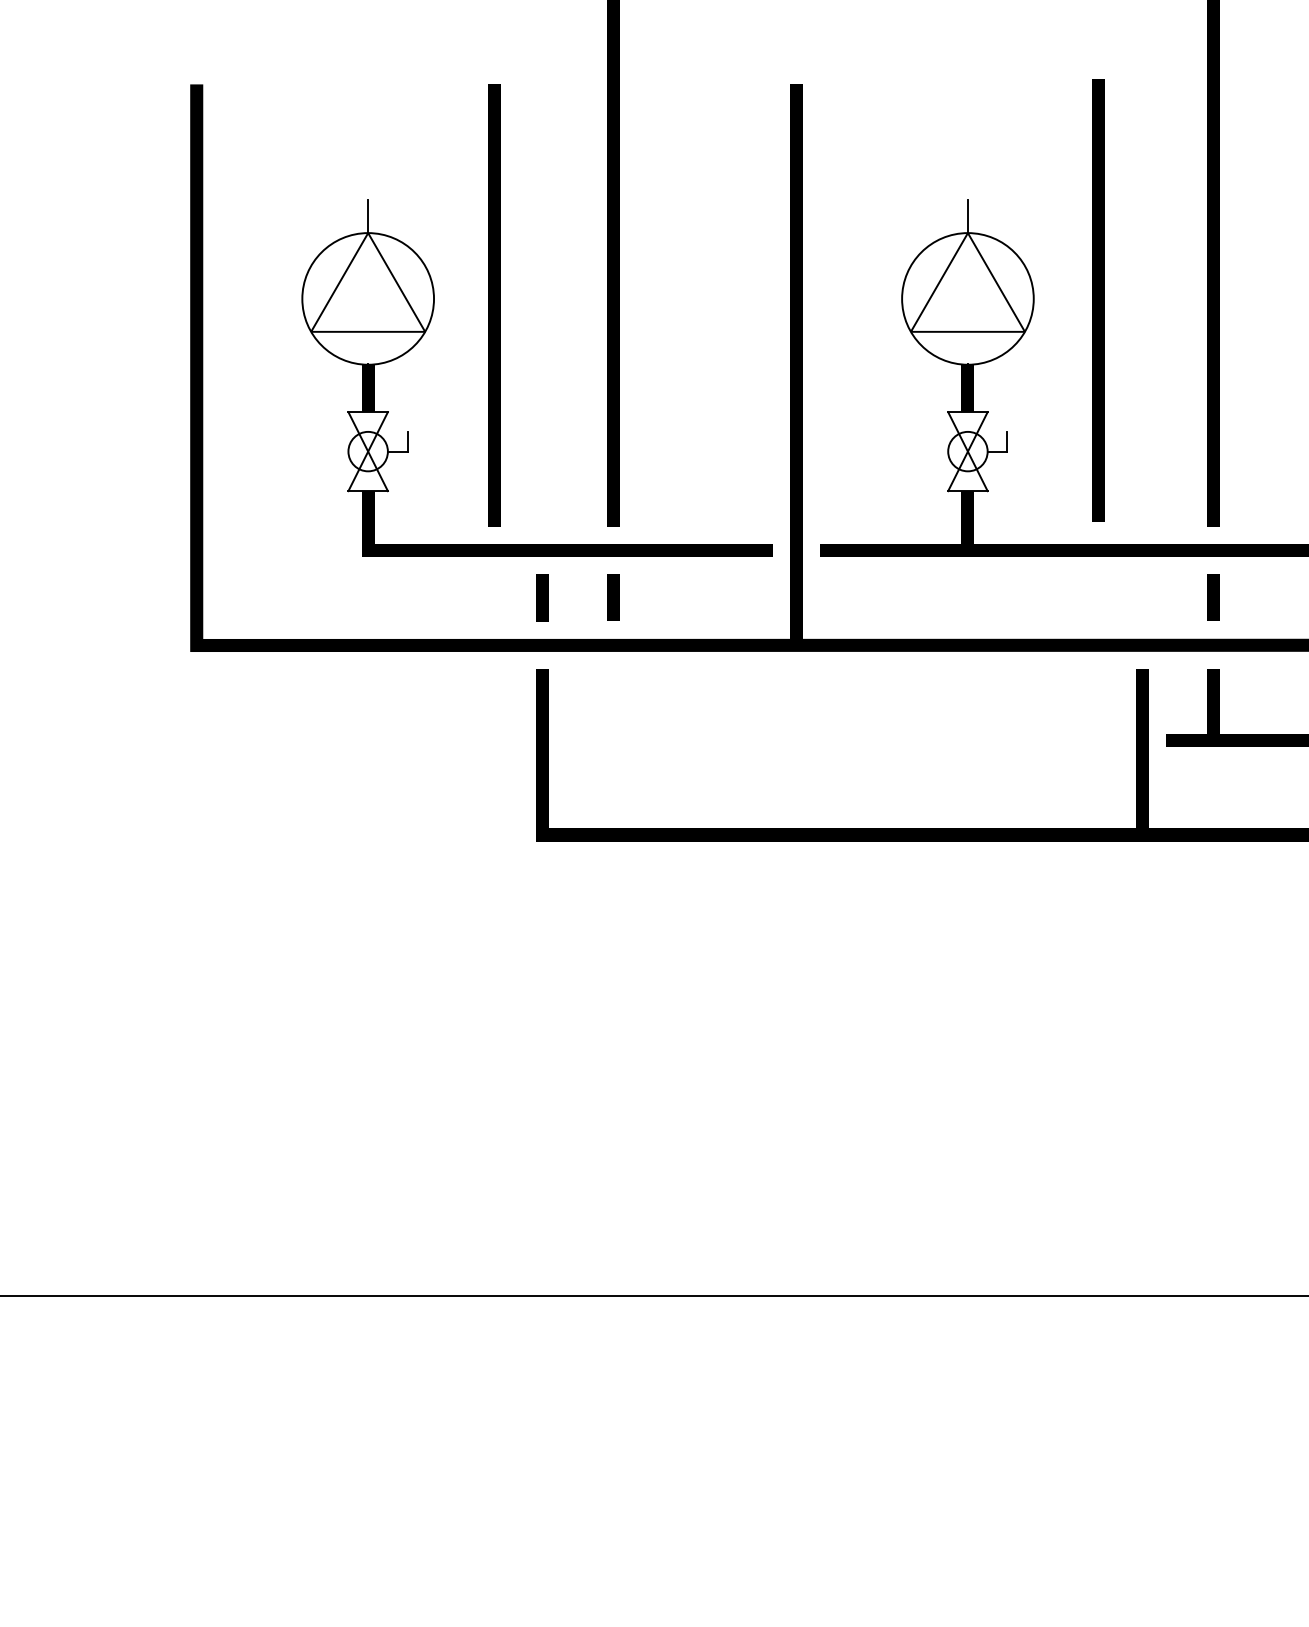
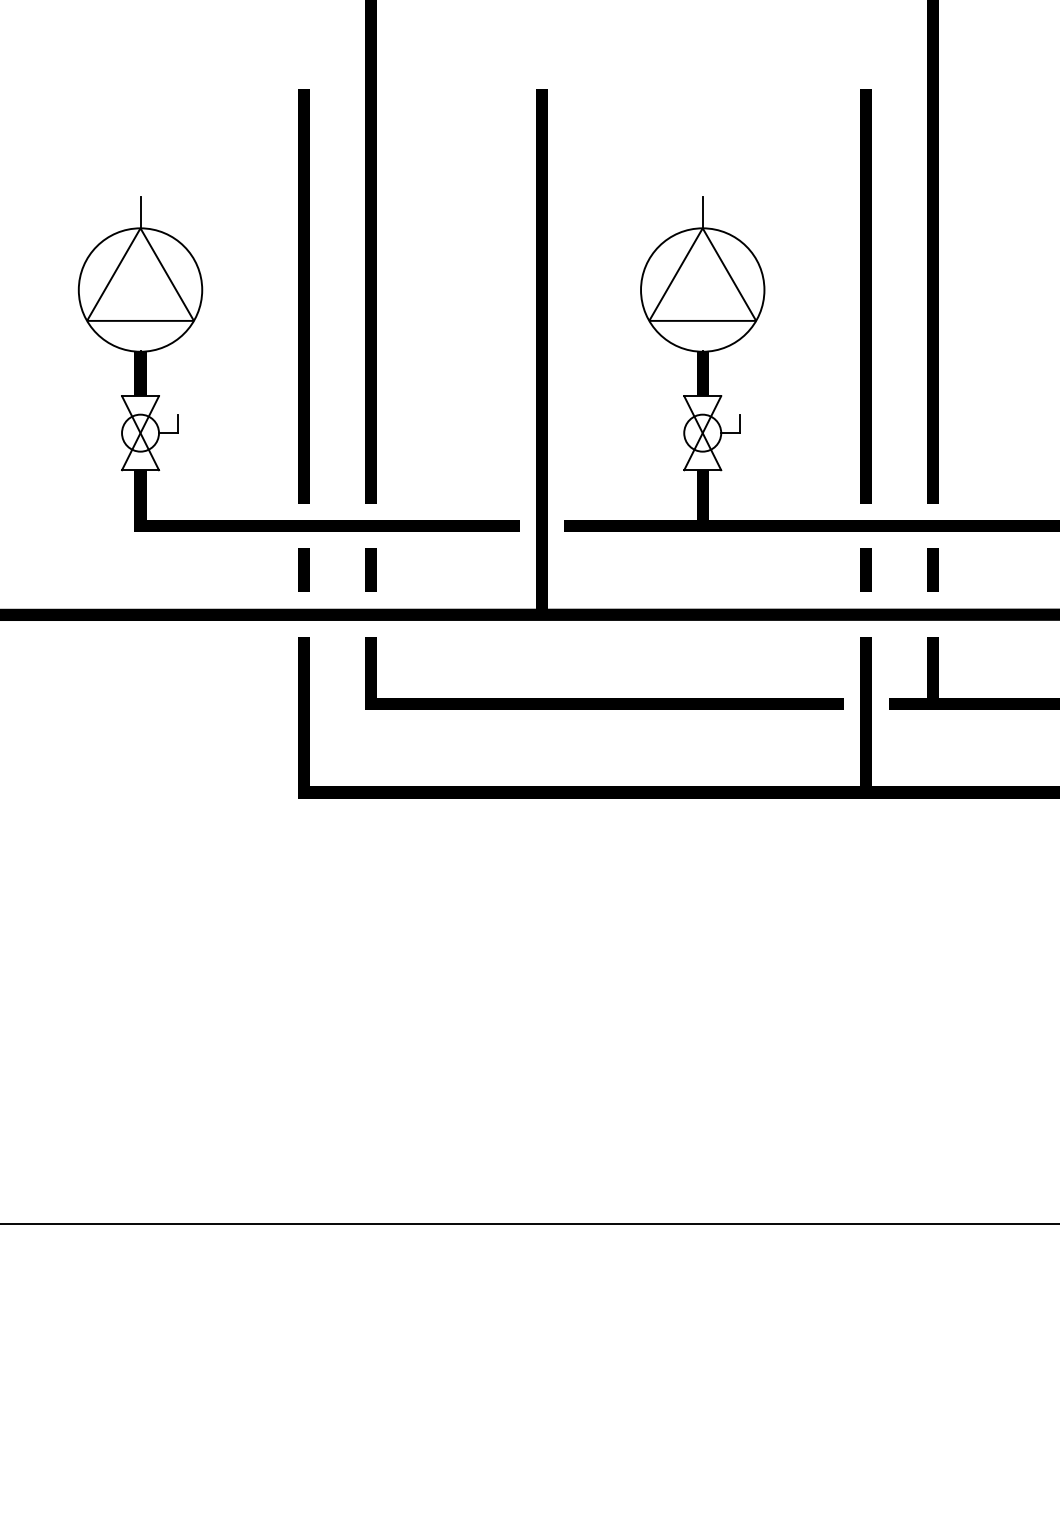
line: (1098, 300) -> (866, 296), moved
line: (494, 305) -> (303, 296), moved
line: (1142, 597) -> (866, 569), added
line: (862, 734) -> (603, 698), added

